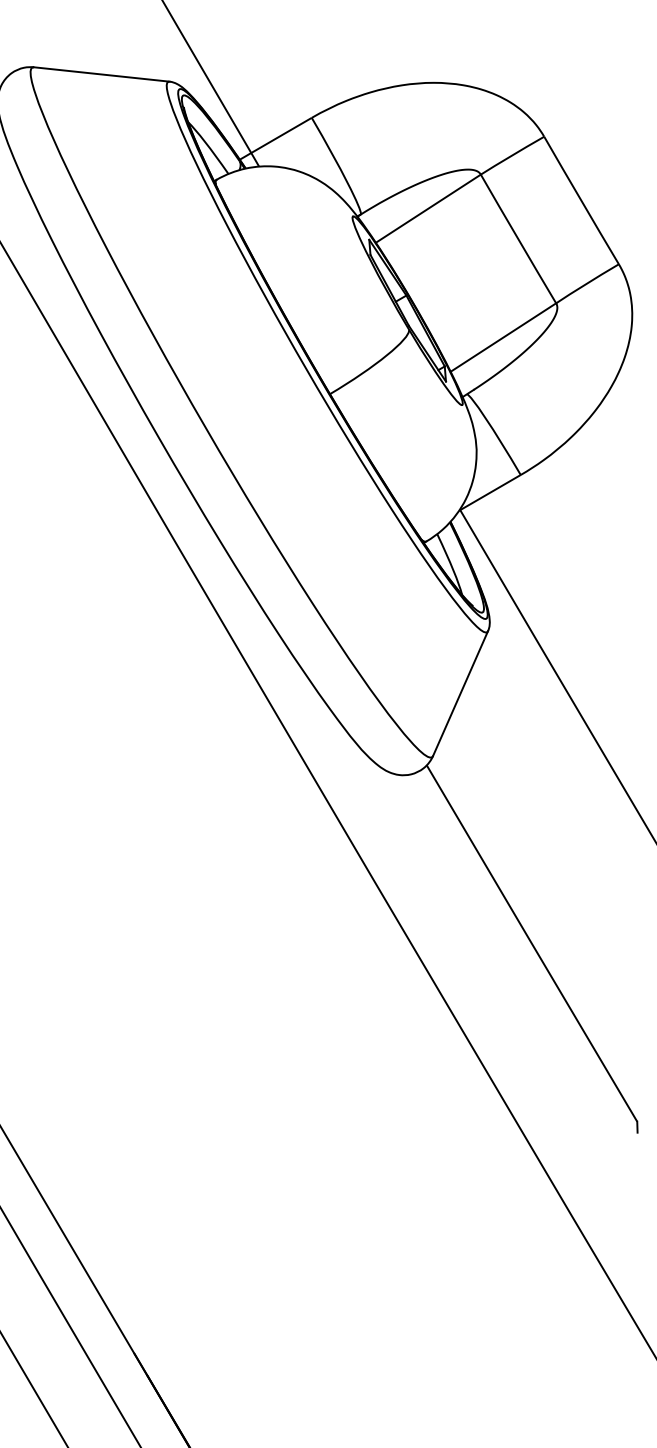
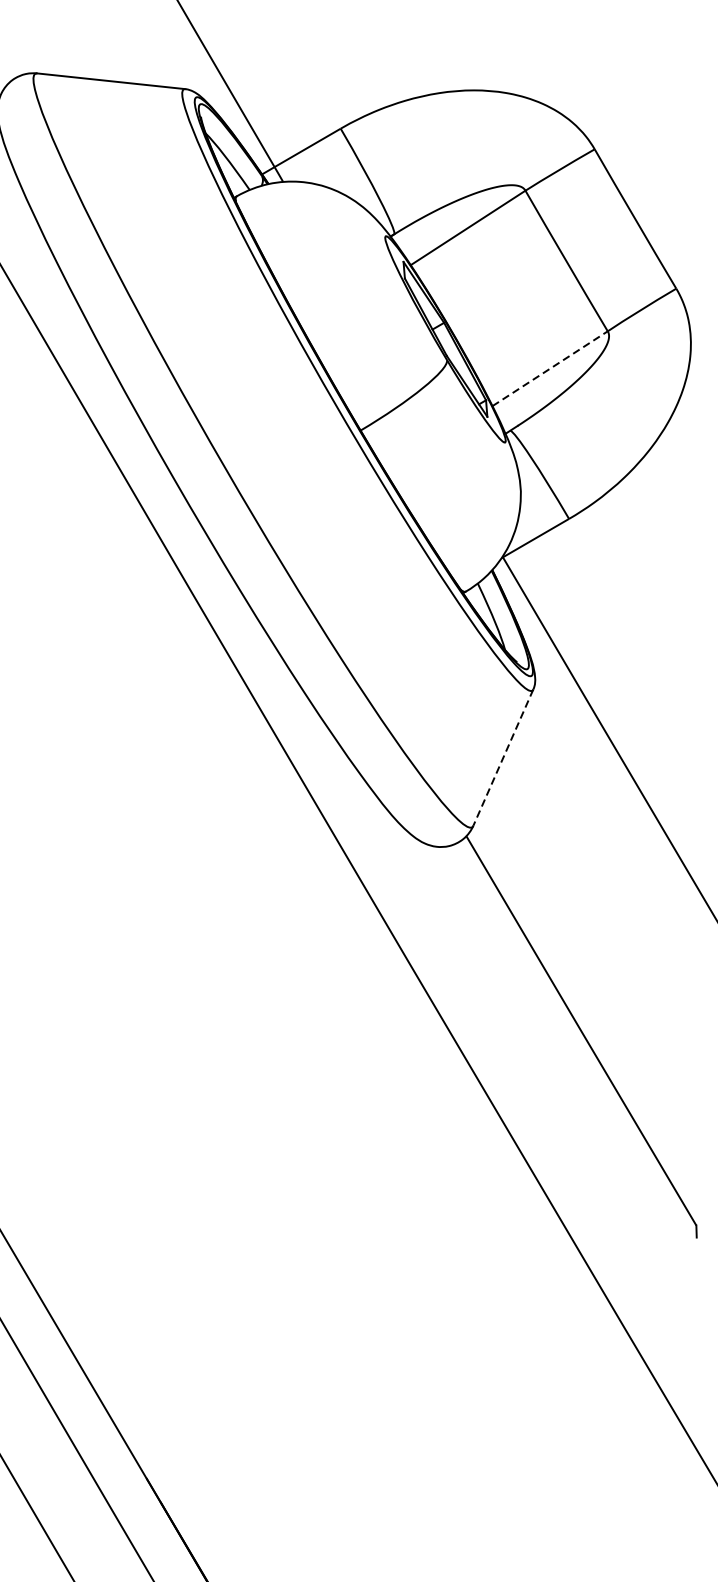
line: (503, 337) -> (550, 368), solid -> dashed
line: (460, 693) -> (503, 757), solid -> dashed

